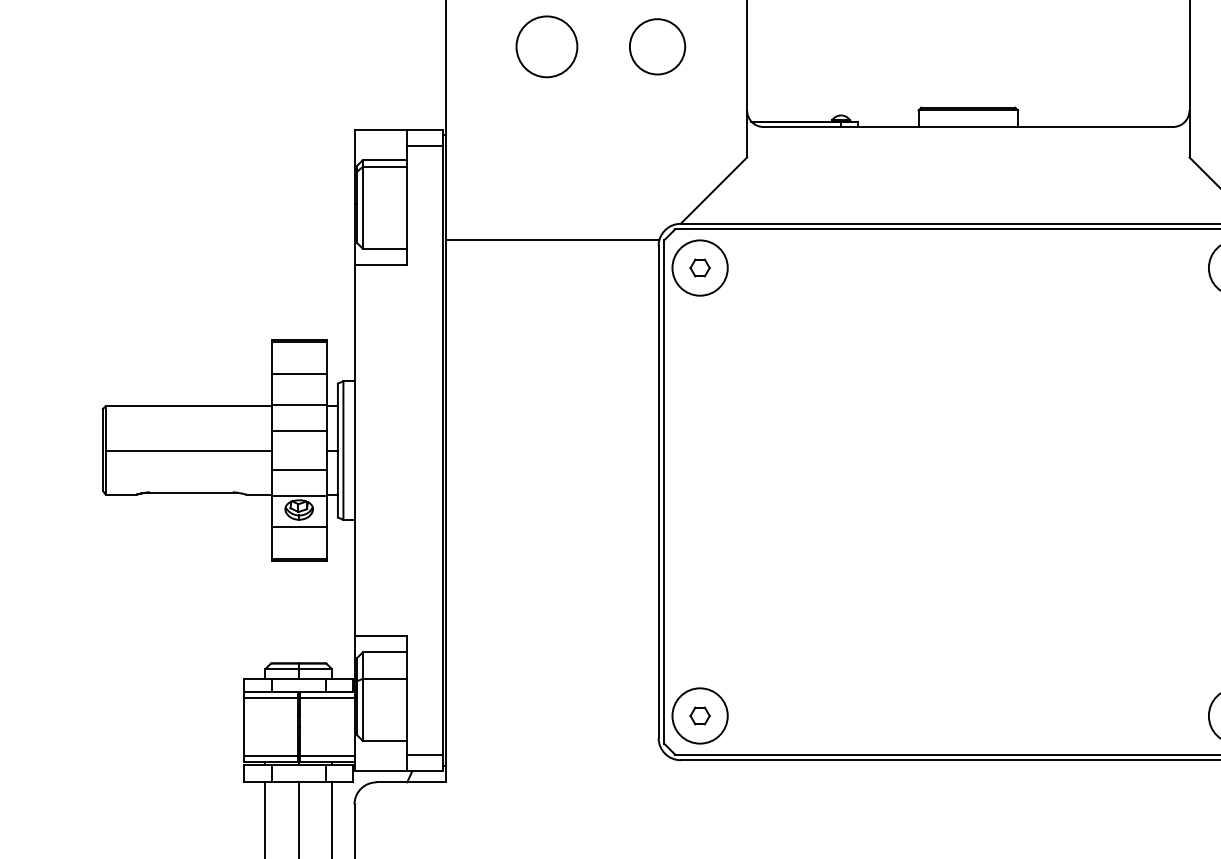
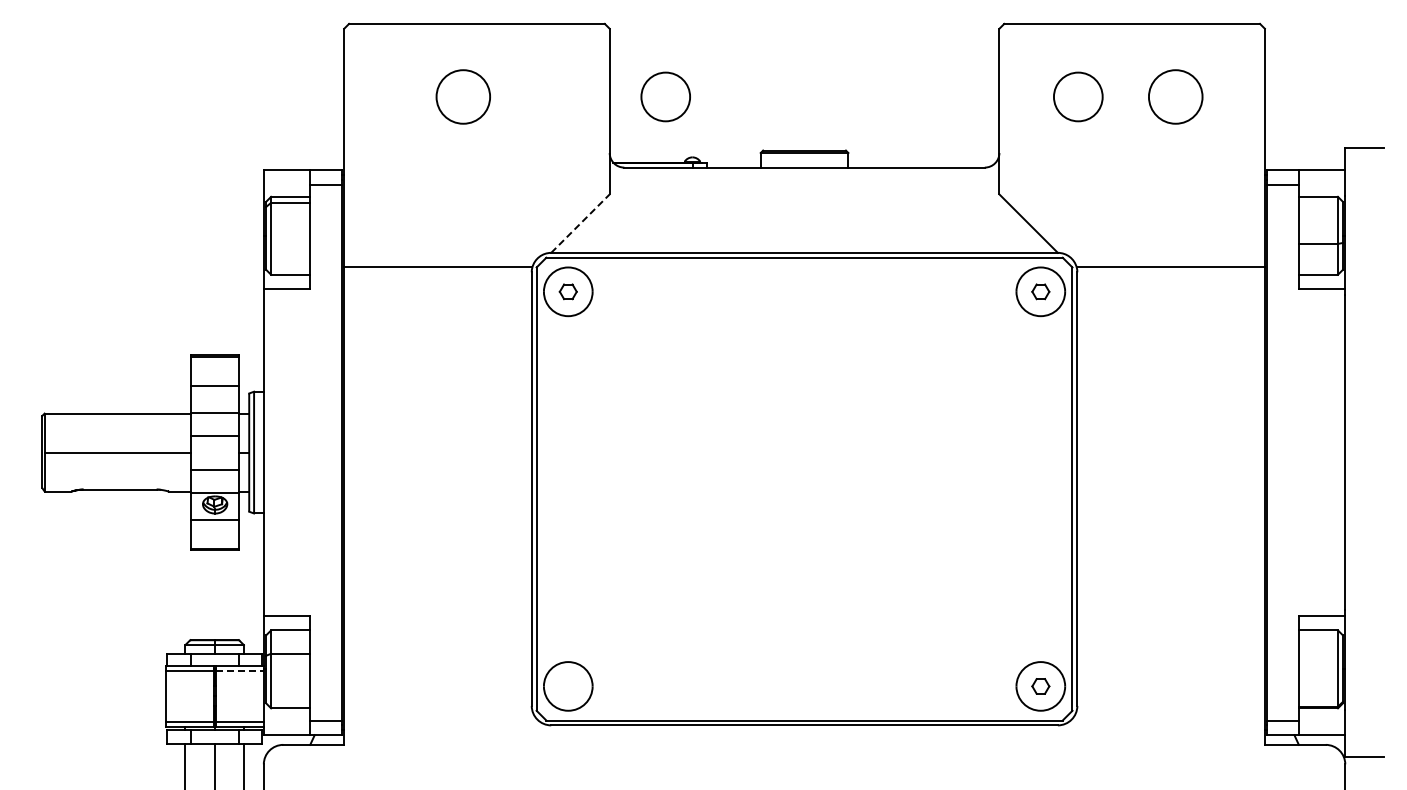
part: (545, 46) -> (462, 96), moved
circle: (657, 46) -> (665, 96), moved
line: (713, 190) -> (580, 223), solid -> dashed
line: (326, 697) -> (239, 670), solid -> dashed
part: (699, 716) -> (567, 686), removed

